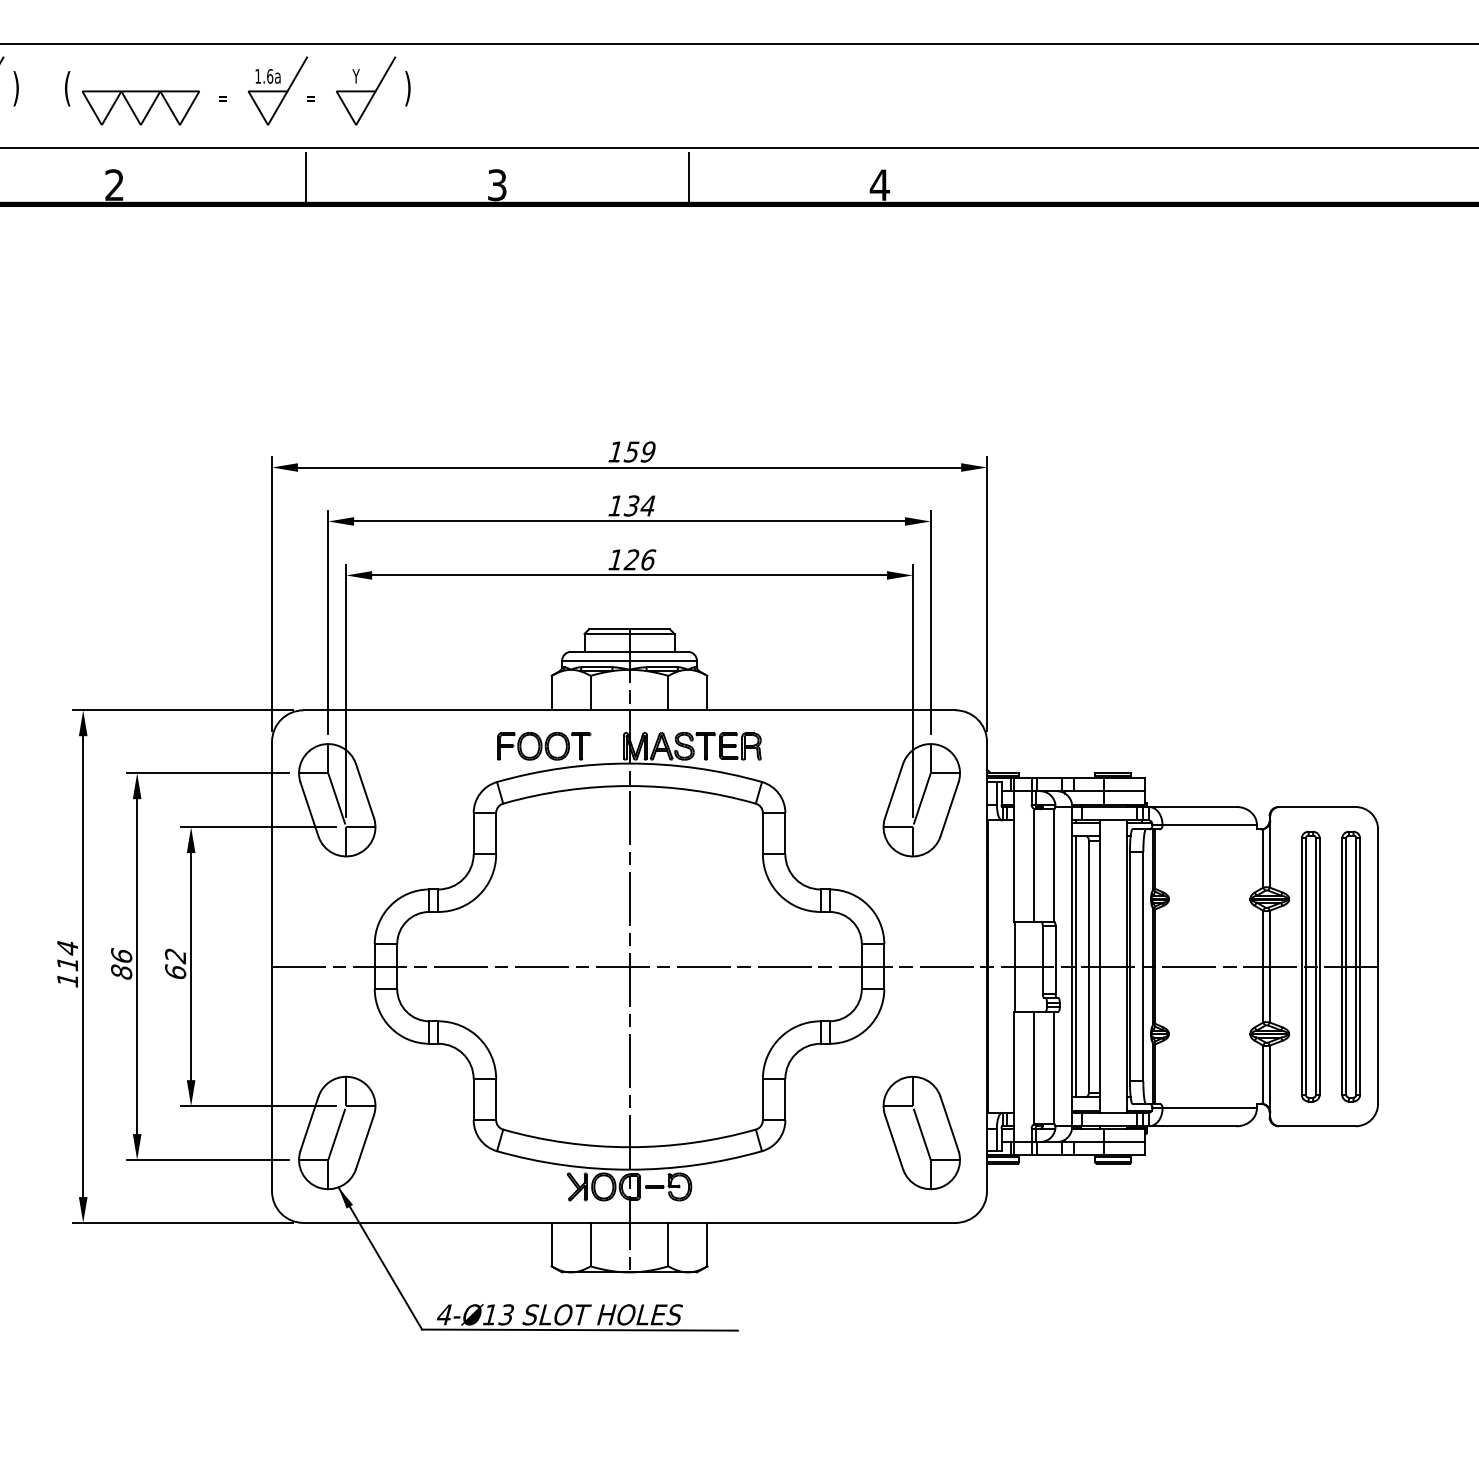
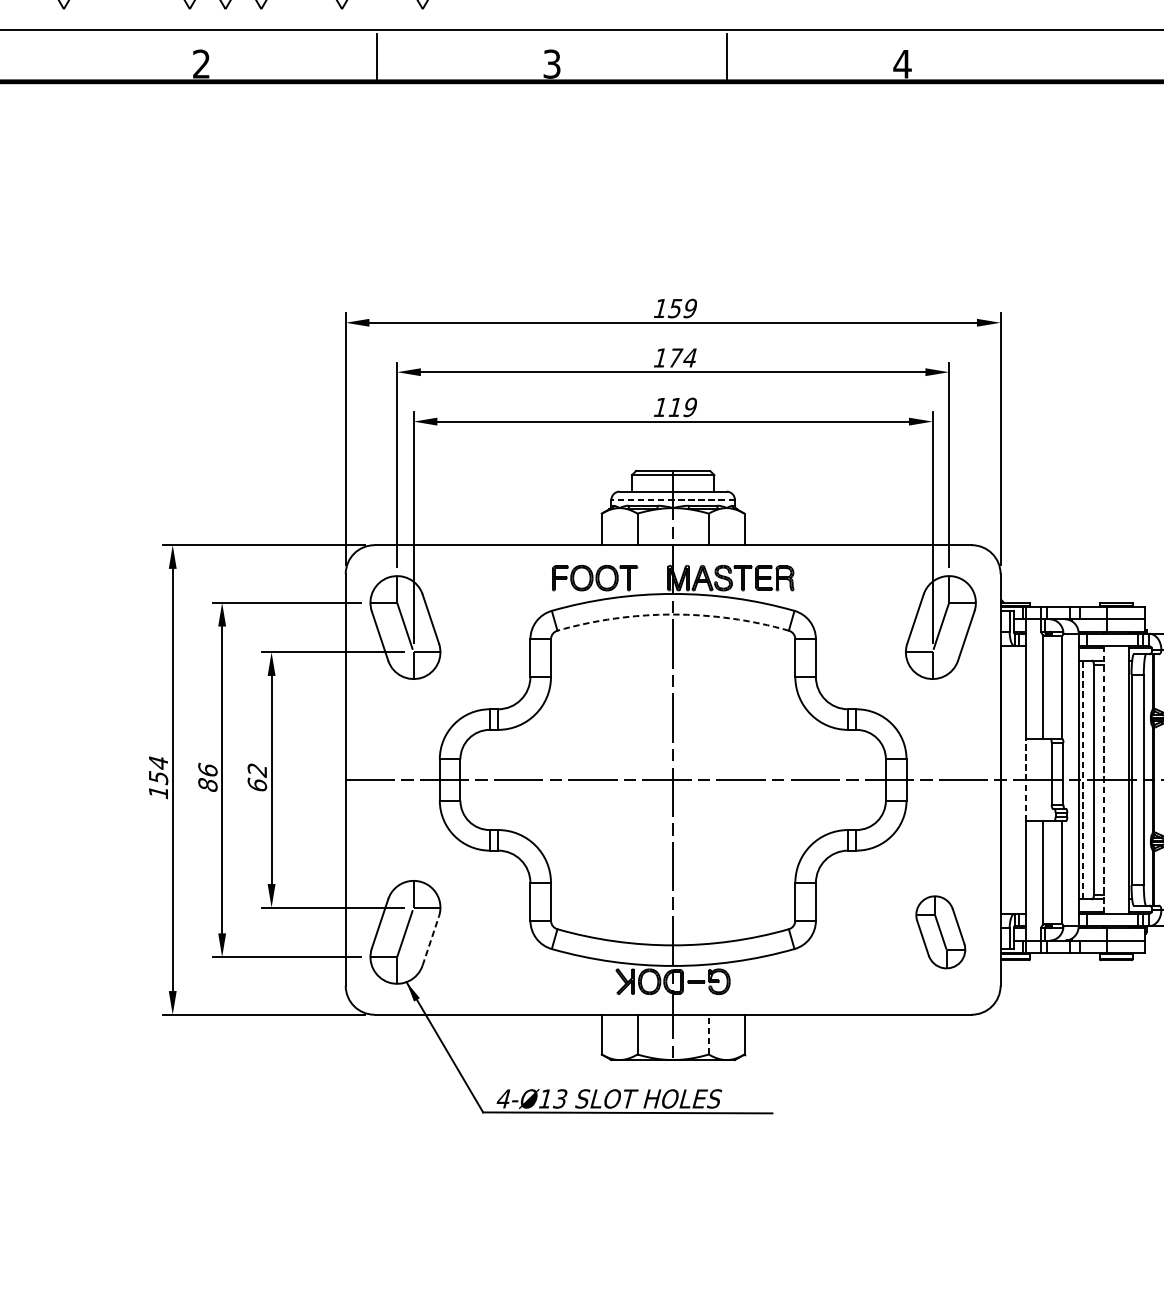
text: (631, 505) -> (674, 357), 134 -> 174
text: (639, 559) -> (682, 407), 126 -> 119
line: (629, 660) -> (673, 499), solid -> dashed
arc: (629, 786) -> (673, 614), solid -> dashed
text: (67, 964) -> (158, 778), 114 -> 154
line: (1014, 966) -> (1025, 779), solid -> dashed
line: (1076, 966) -> (1082, 779), solid -> dashed
line: (1099, 966) -> (1103, 779), solid -> dashed
part: (921, 1132) -> (940, 931), size x0.7
line: (365, 1141) -> (431, 940), solid -> dashed
line: (668, 1244) -> (708, 1034), solid -> dashed

